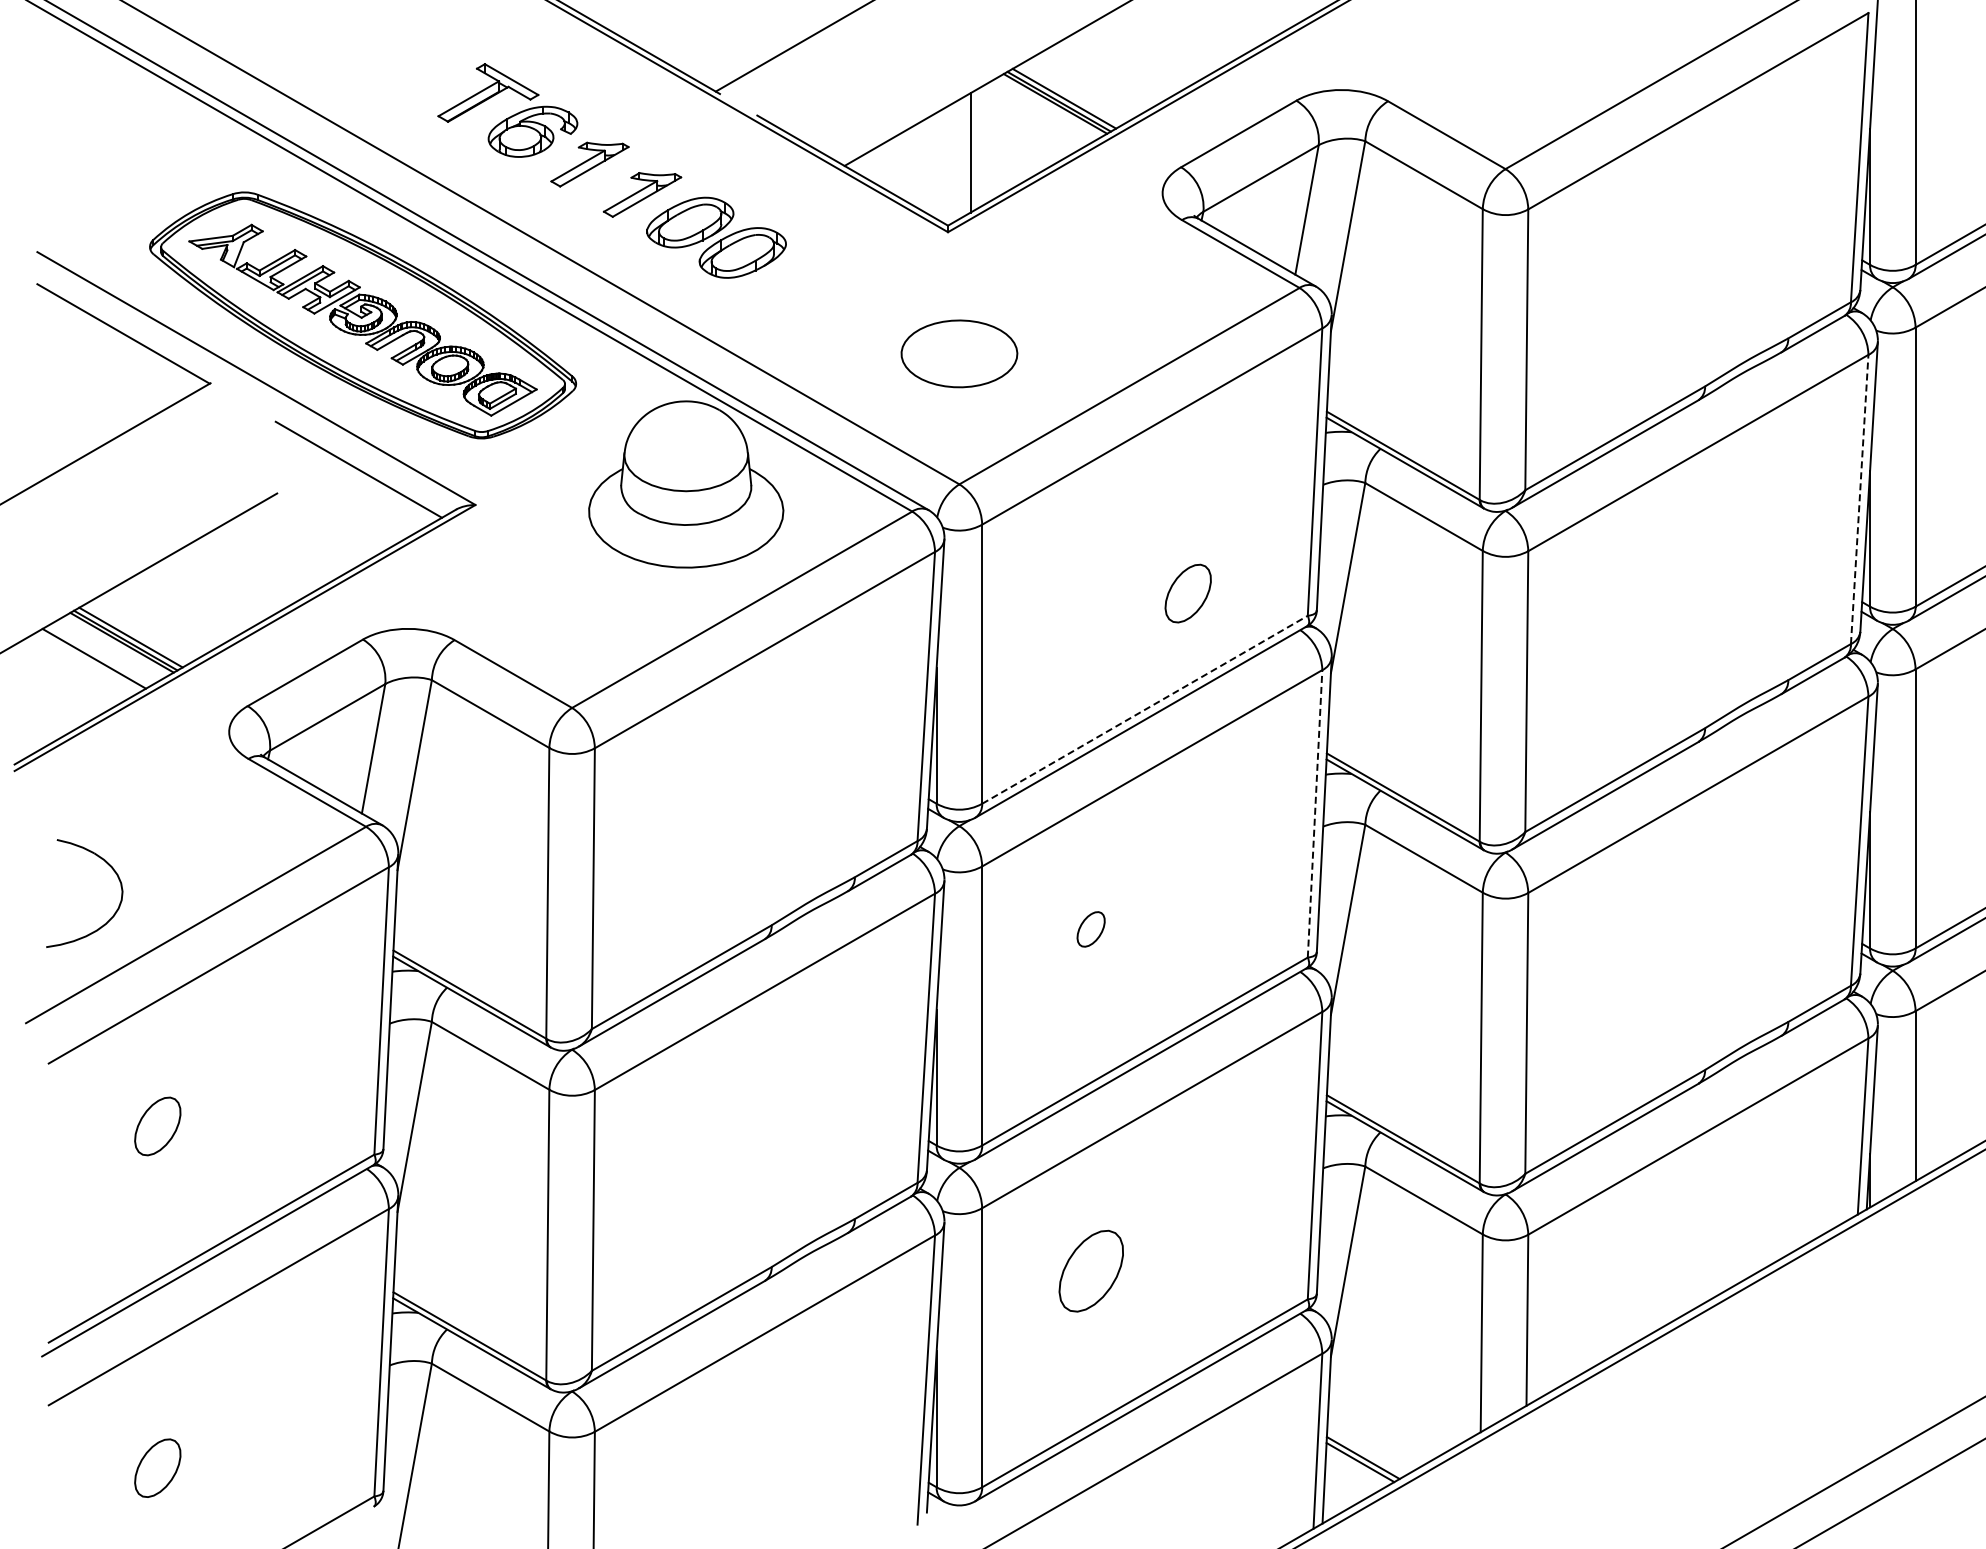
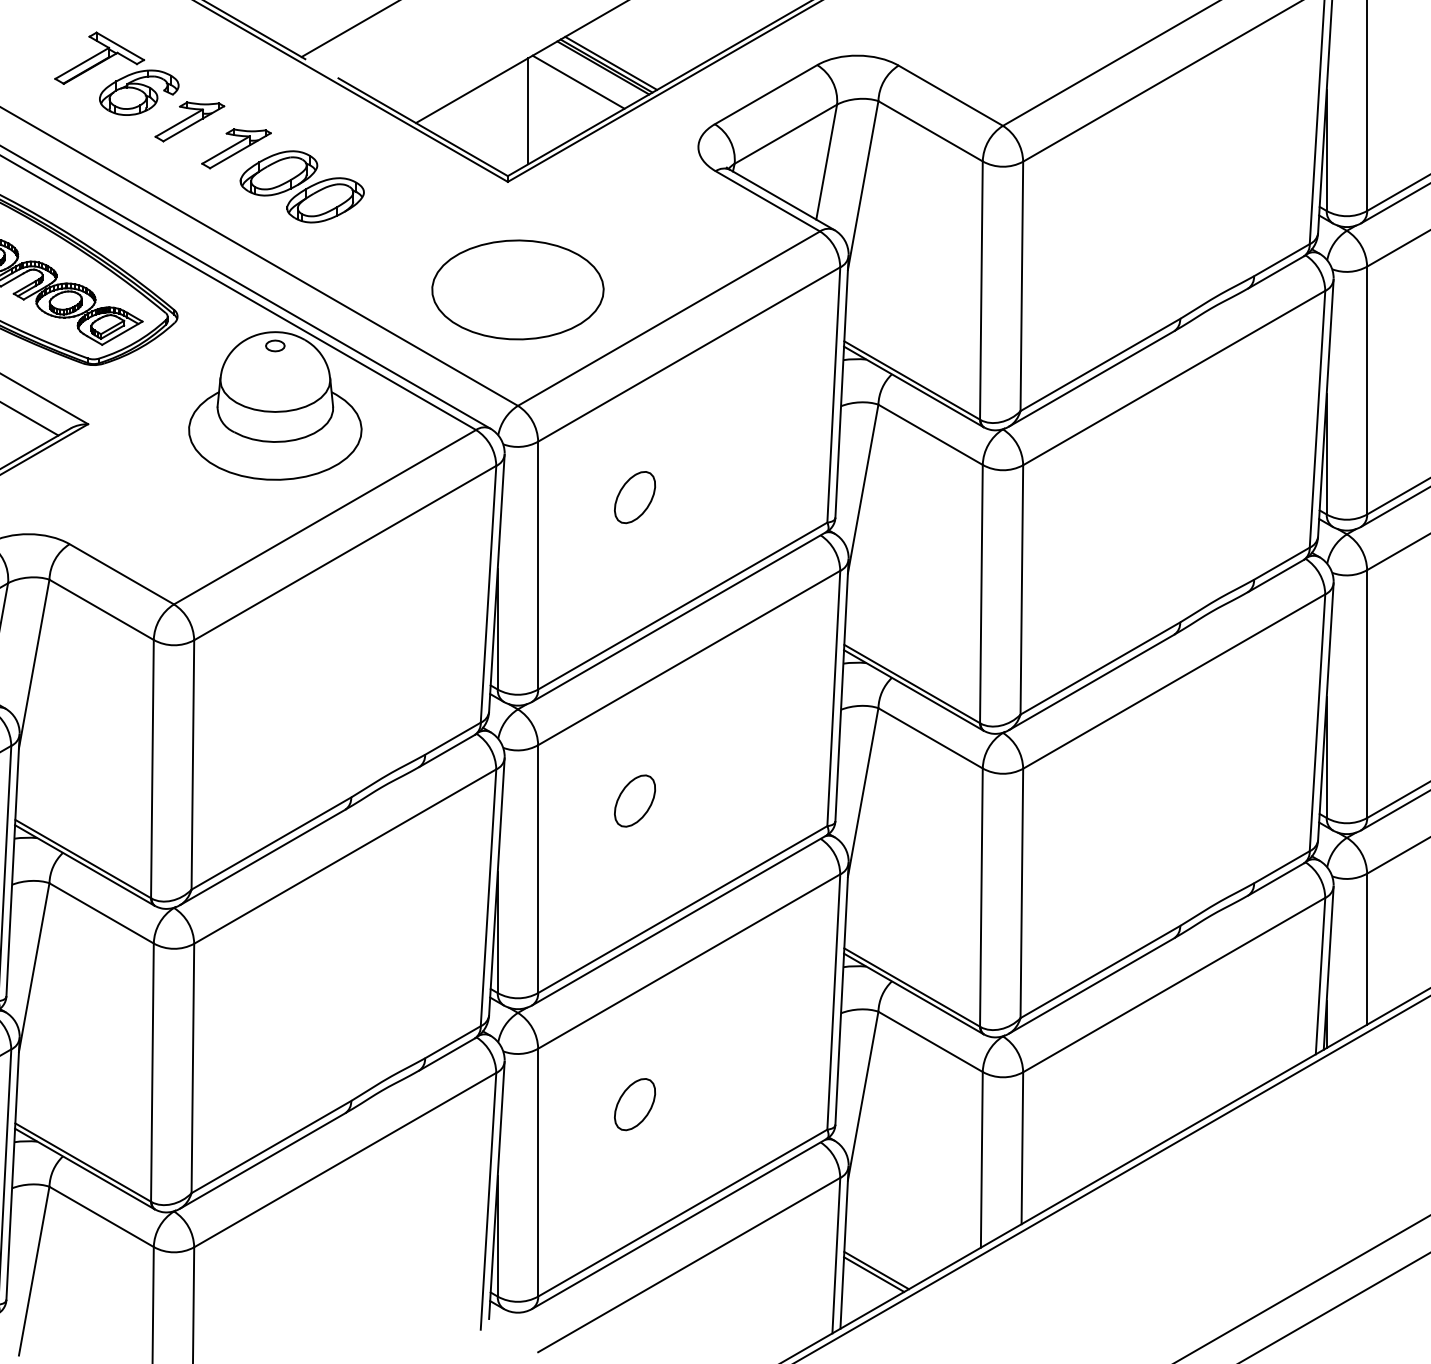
line: (1027, 119) -> (578, 81), added
part: (959, 353) -> (518, 289), size x1.67
part: (685, 416) -> (274, 345), added
line: (1859, 499) -> (1317, 419), dashed -> solid
part: (1187, 593) -> (634, 497), moved
line: (1144, 709) -> (682, 605), dashed -> solid
line: (1315, 813) -> (834, 698), dashed -> solid
part: (1090, 929) -> (634, 801), size x1.67
part: (1090, 1270) -> (634, 1104), size x0.71

